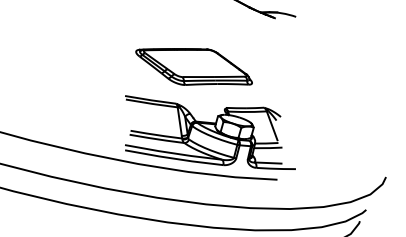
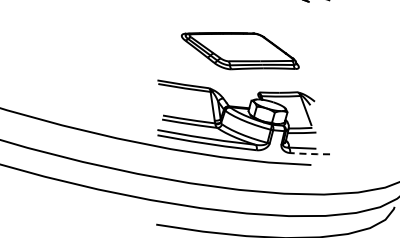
part: (193, 66) -> (239, 50), moved
line: (275, 168) -> (309, 153), solid -> dashed

